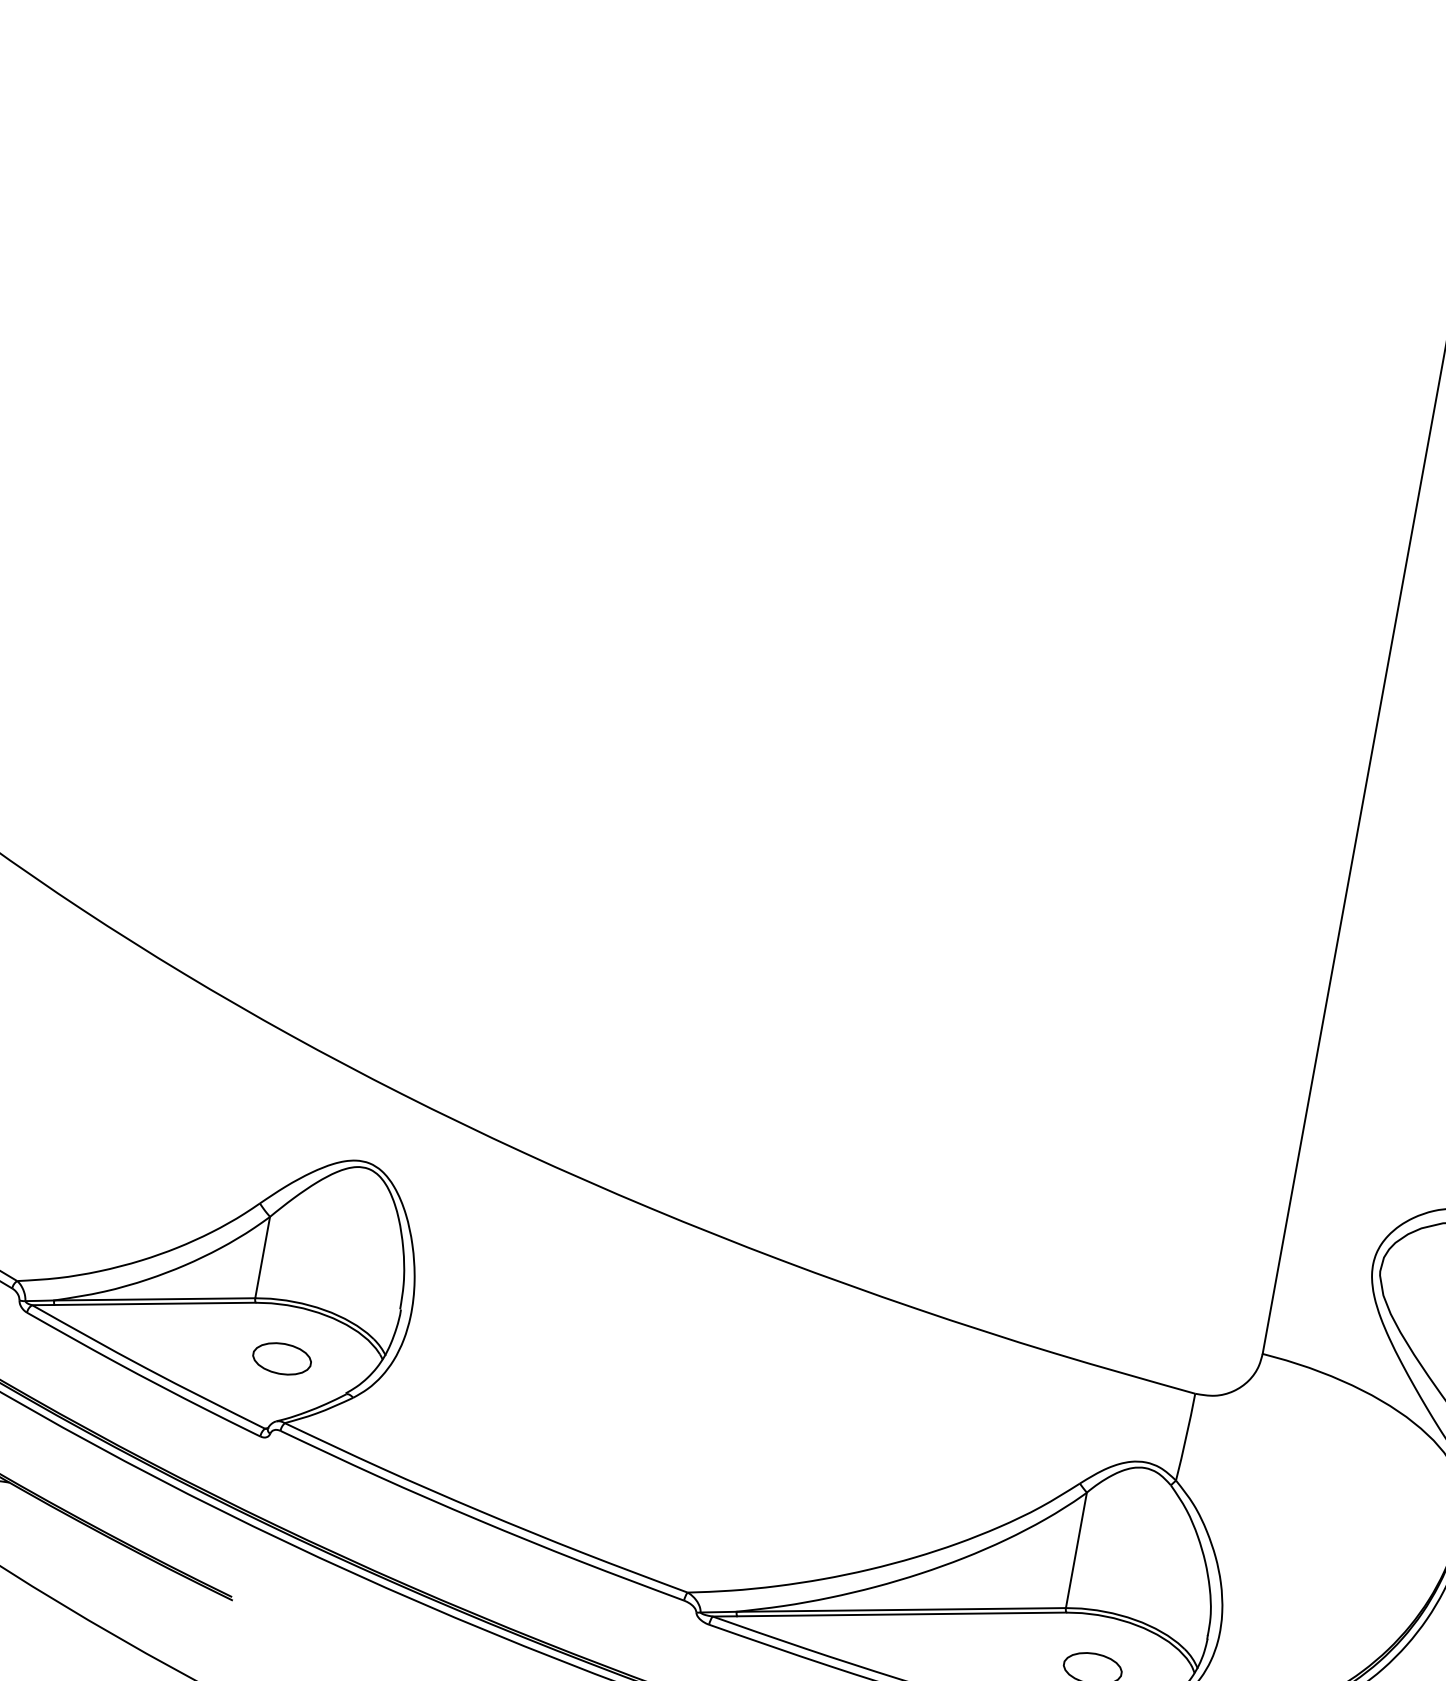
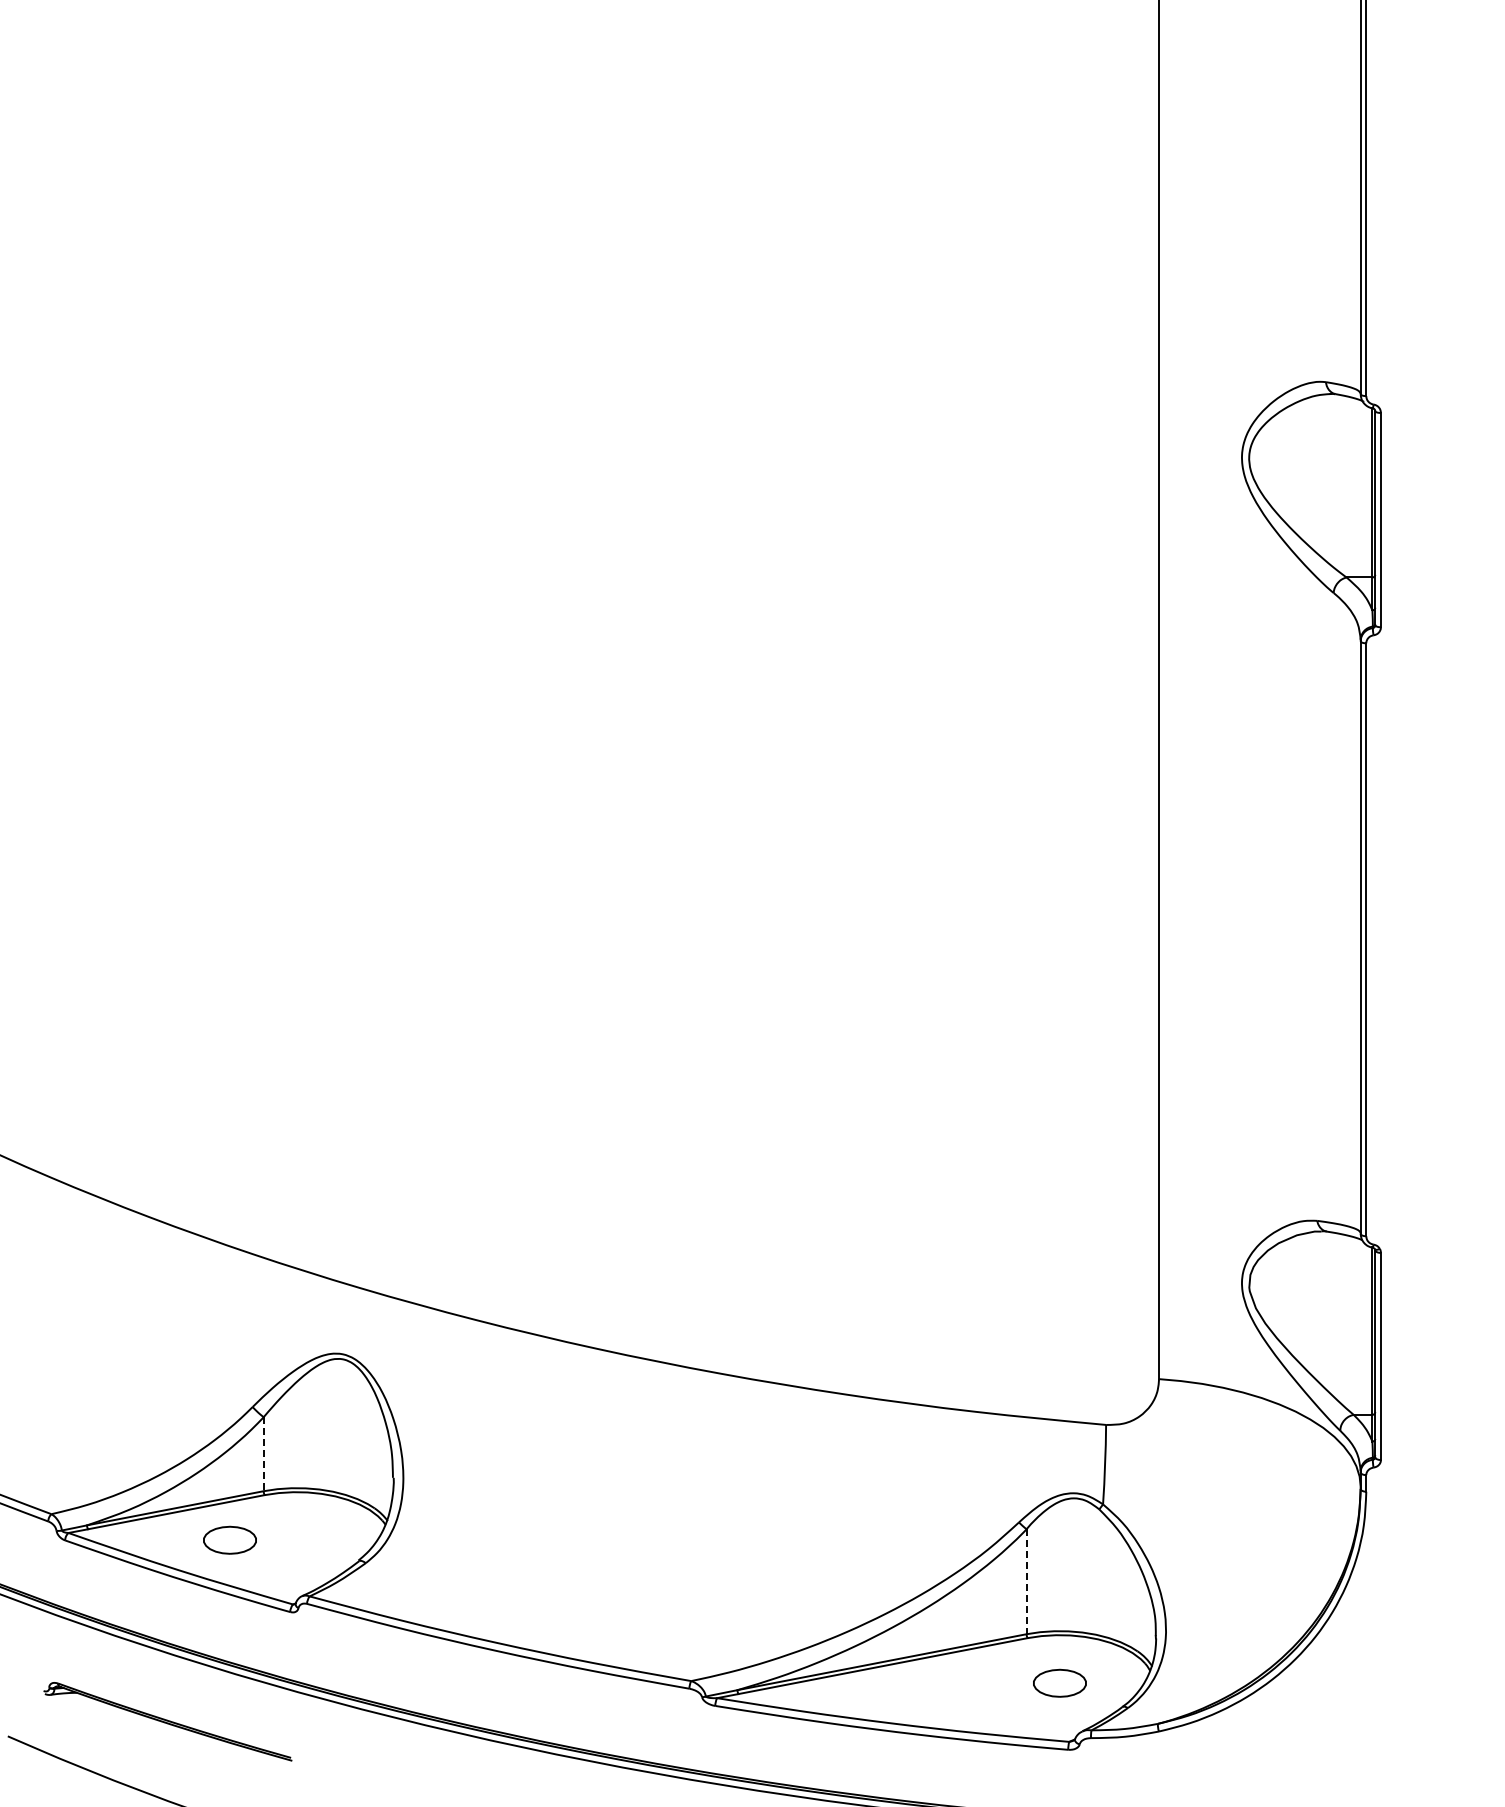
line: (262, 1257) -> (263, 1454), solid -> dashed
part: (281, 1357) -> (229, 1539), moved
line: (1076, 1551) -> (1026, 1582), solid -> dashed

